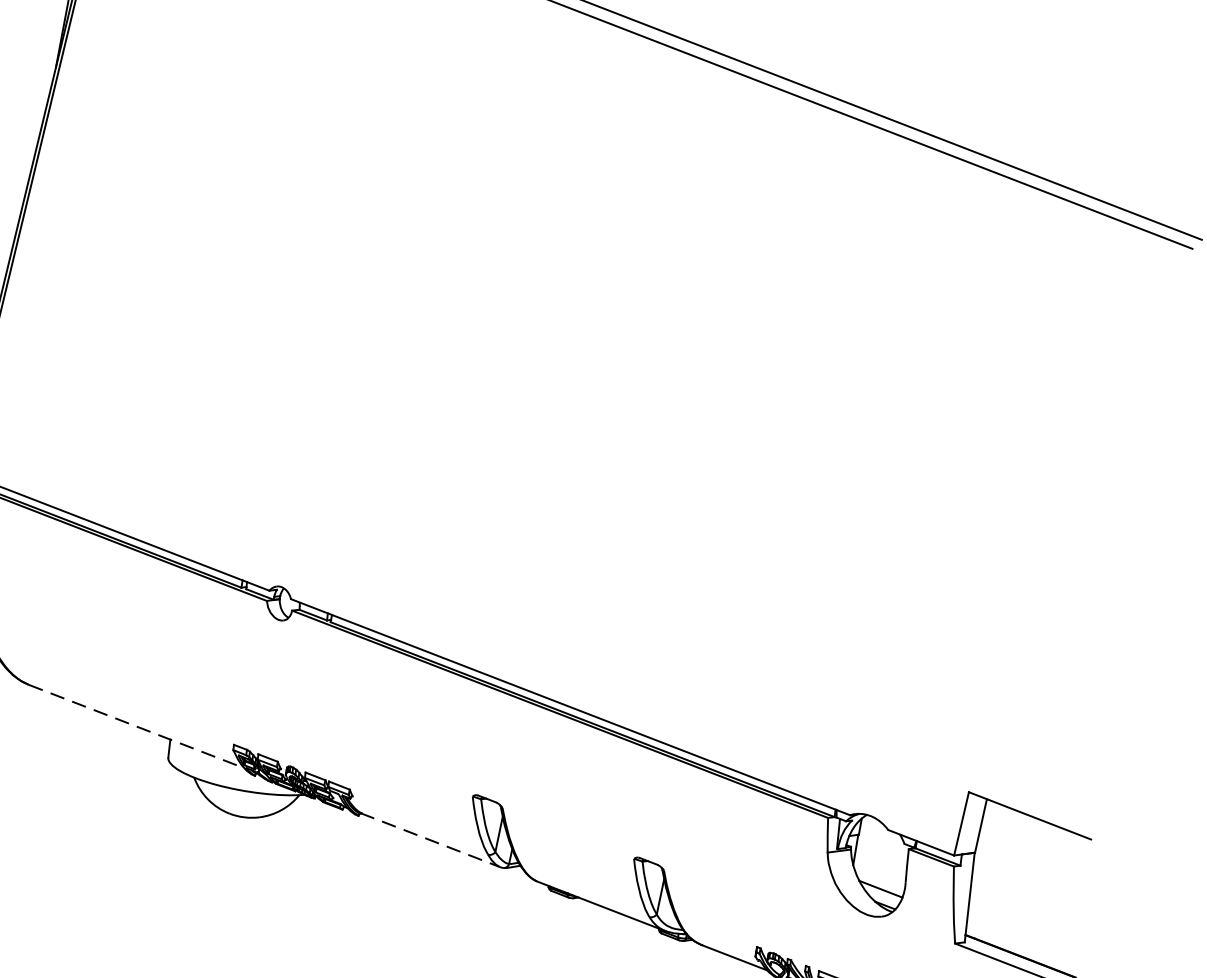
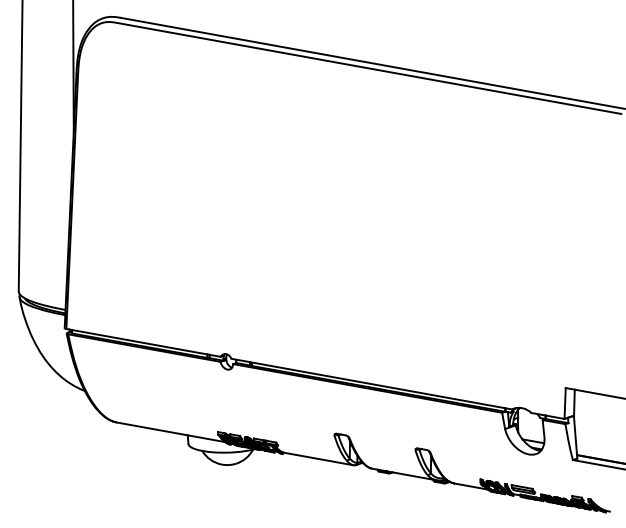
line: (135, 726) -> (170, 432), dashed -> solid
line: (430, 839) -> (318, 458), dashed -> solid

